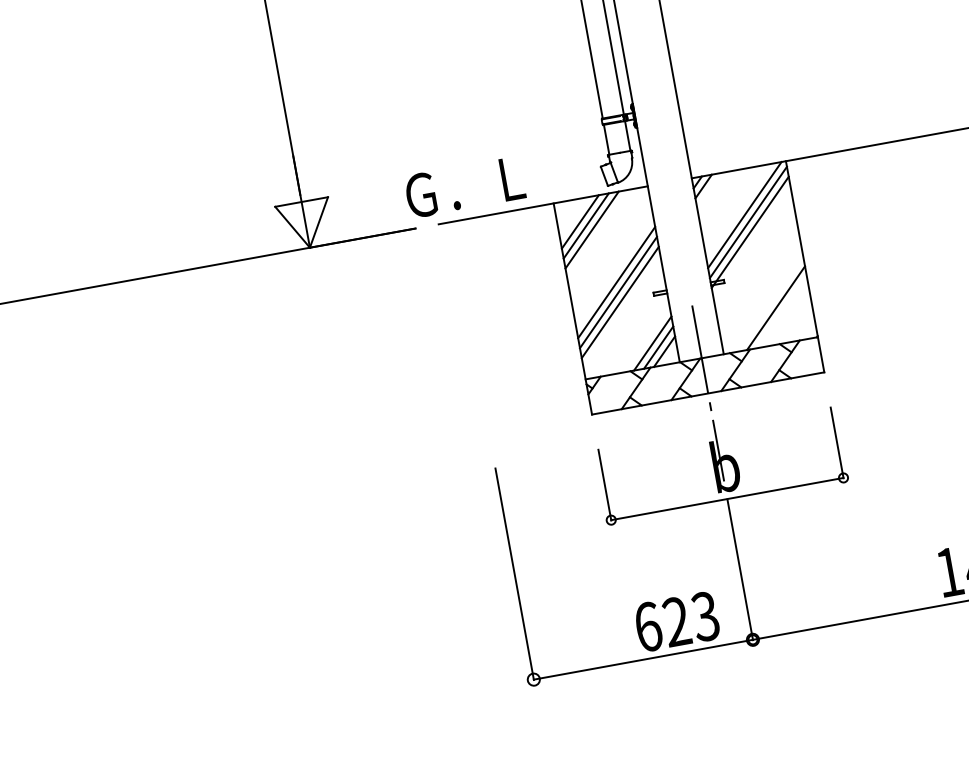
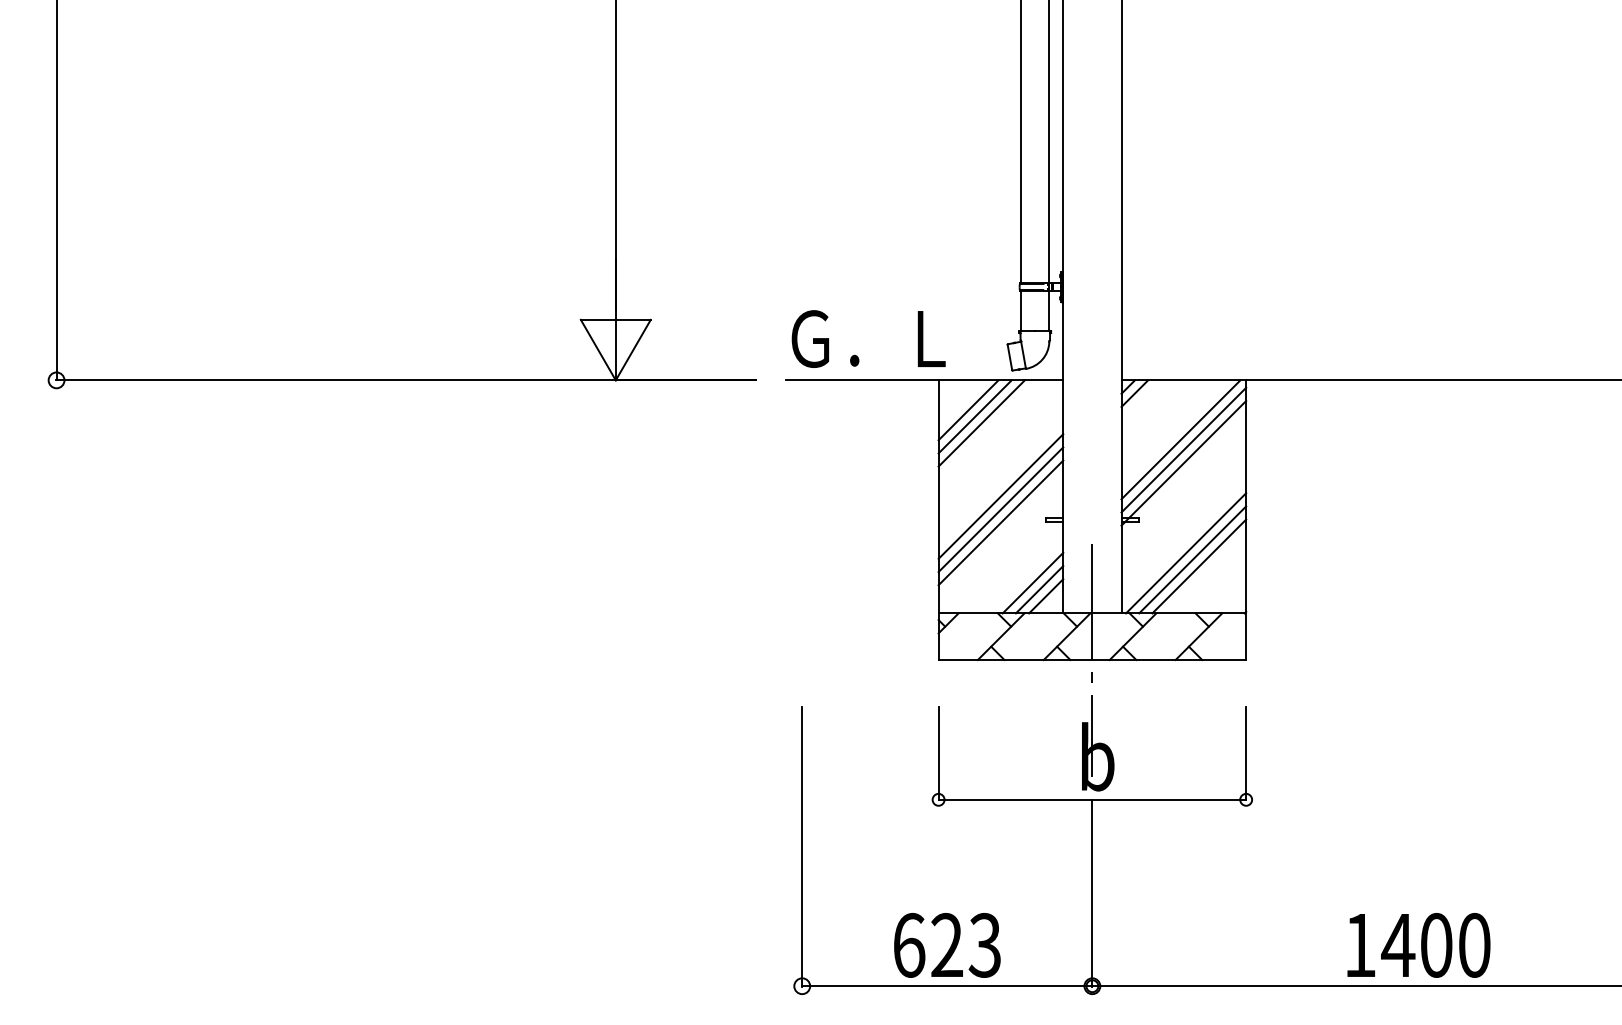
text: (464, 186) -> (868, 338), moved
line: (764, 300) -> (1186, 553), added
line: (769, 303) -> (1192, 559), added
text: (677, 621) -> (947, 945), moved

